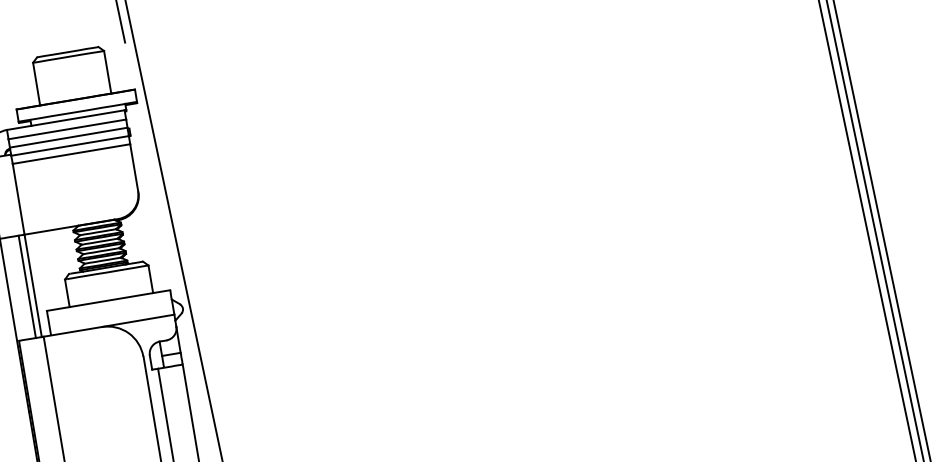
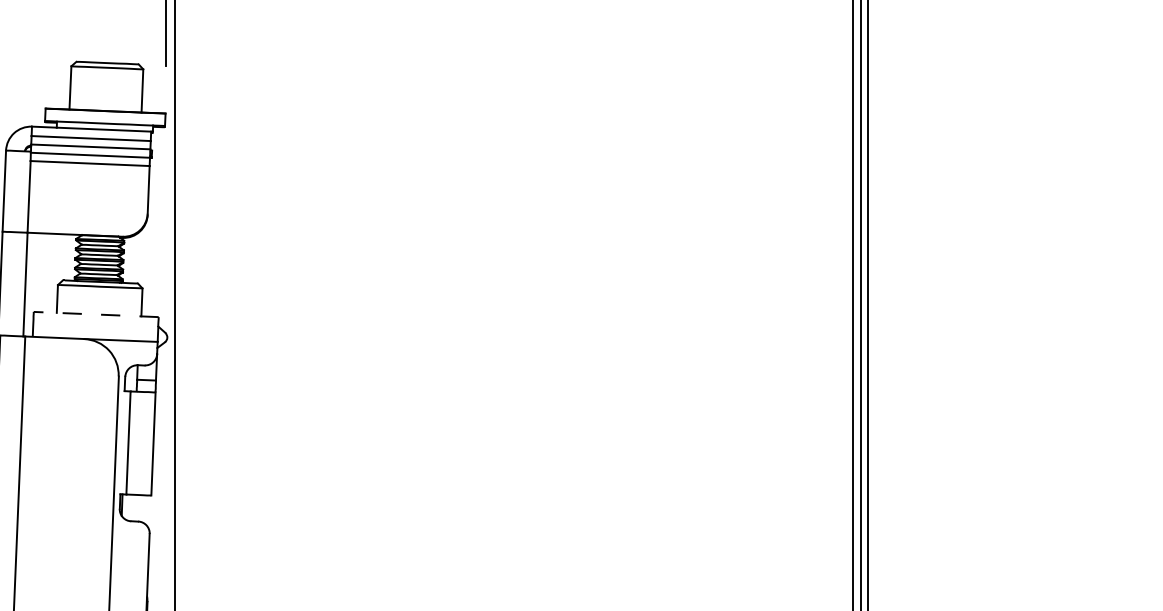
line: (27, 287) -> (19, 284), removed
line: (108, 300) -> (96, 314), solid -> dashed

